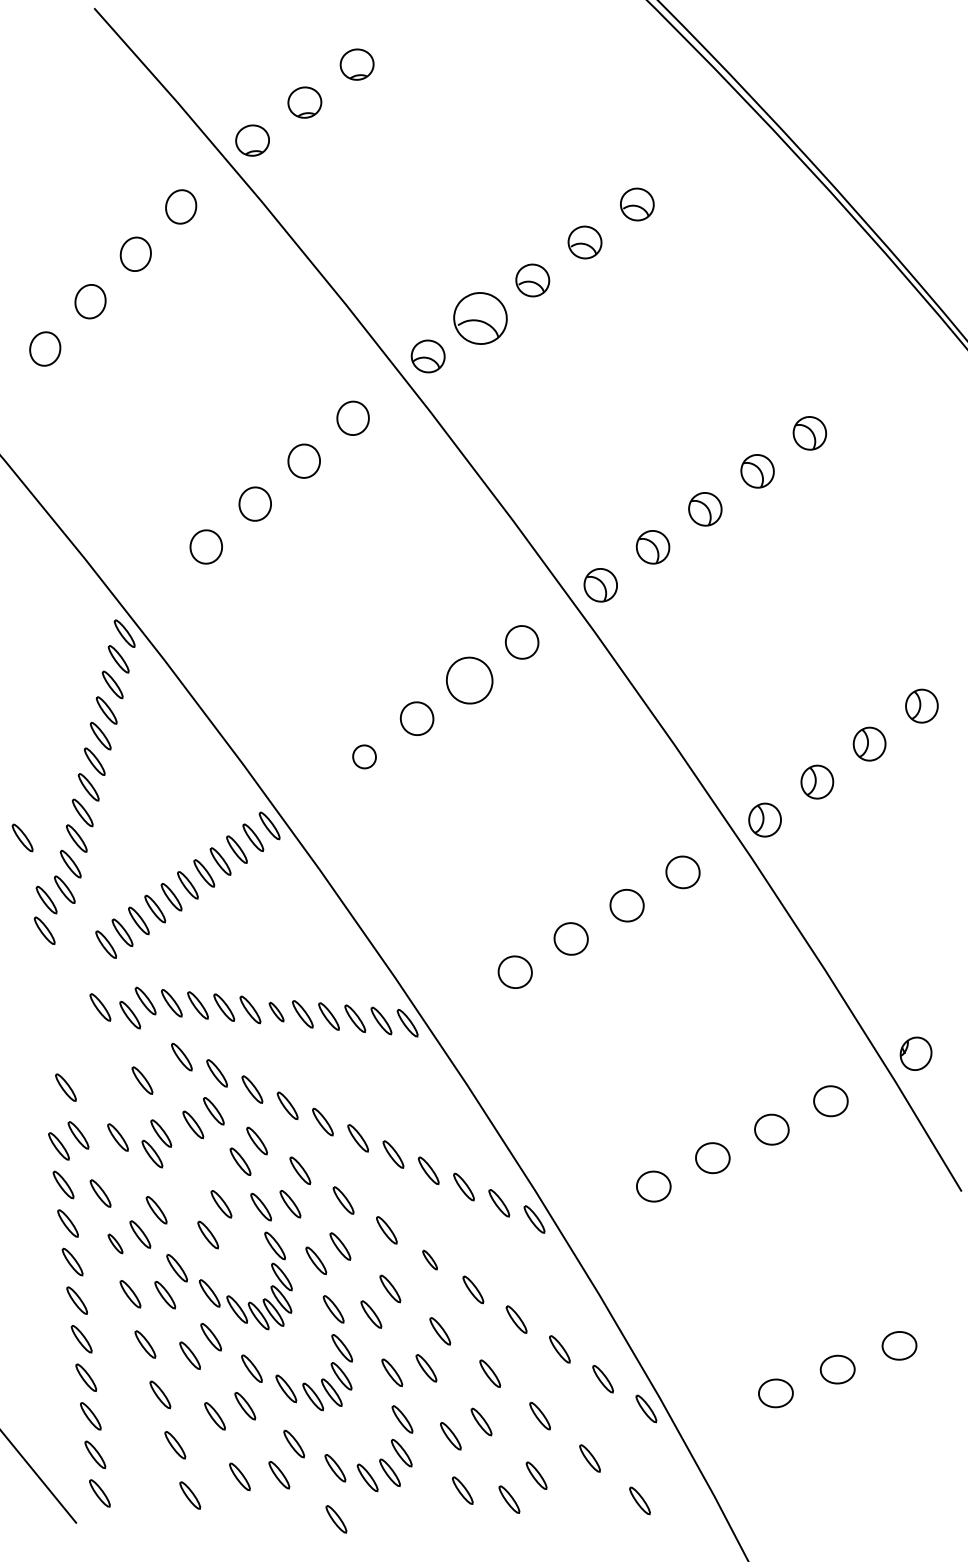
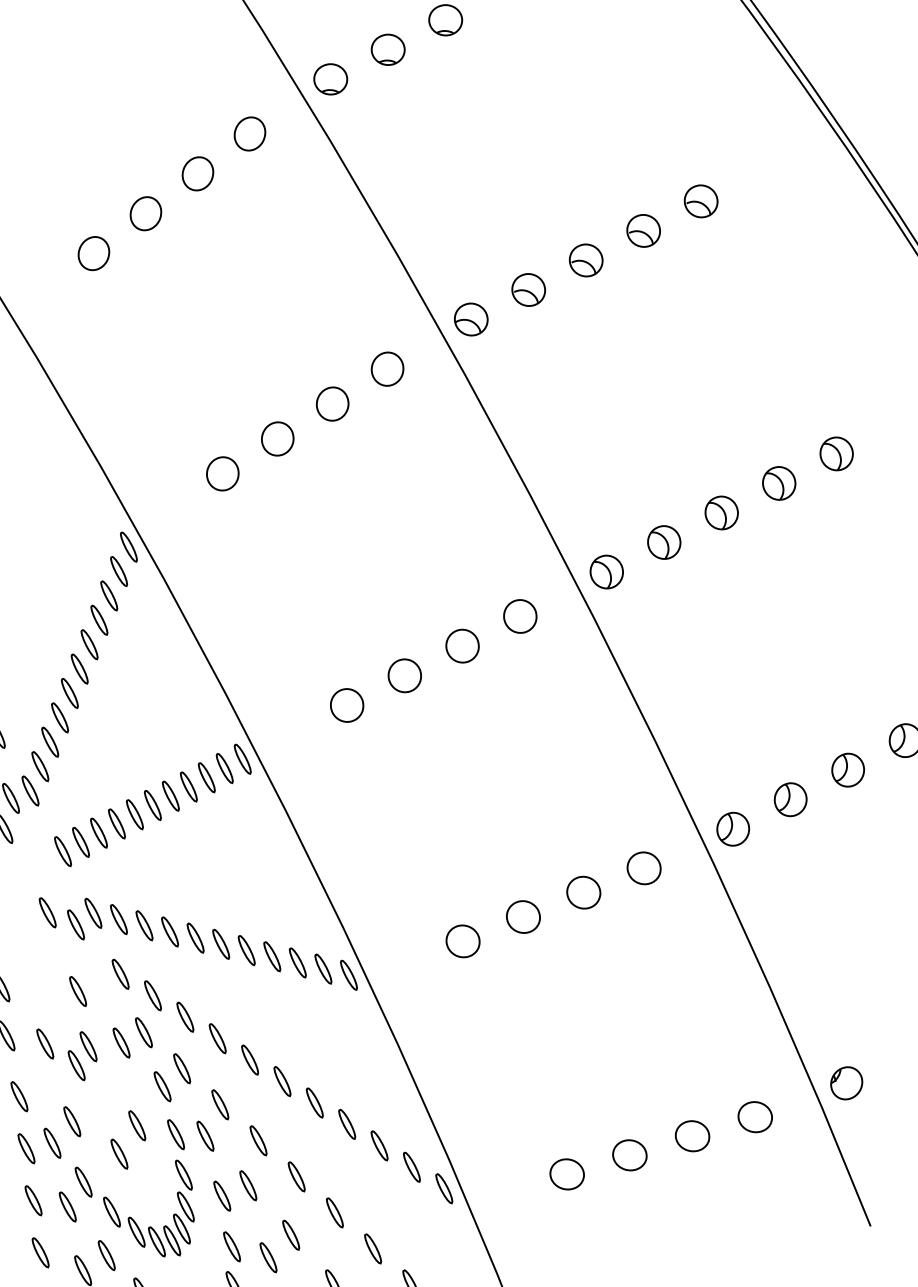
part: (480, 318) -> (528, 290), size x0.62
part: (469, 680) -> (462, 646), size x0.71
part: (364, 756) -> (347, 705), size x1.43
part: (276, 1011) -> (221, 943), size x1.43
part: (115, 1243) -> (26, 1148), size x1.43
part: (429, 1259) -> (334, 1212), size x1.43

